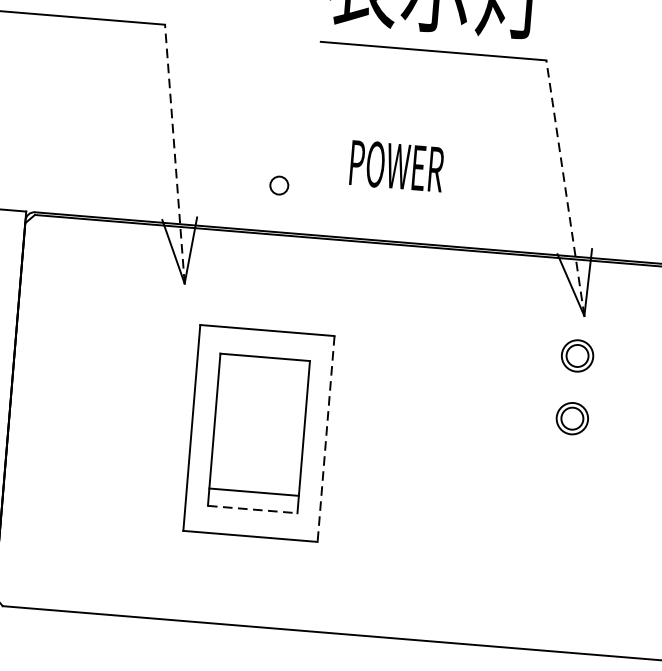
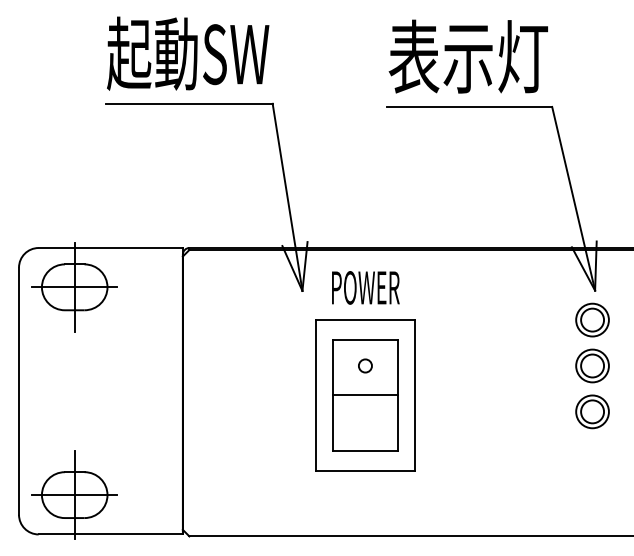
line: (174, 154) -> (287, 197), dashed -> solid
text: (396, 165) -> (365, 287), moved
circle: (279, 184) -> (365, 365), moved
line: (565, 187) -> (573, 198), dashed -> solid
part: (577, 355) -> (592, 319), size x1.43
part: (572, 417) -> (592, 365), size x1.43
line: (325, 438) -> (414, 395), dashed -> solid
part: (567, 480) -> (592, 411), added
line: (254, 492) -> (365, 395), moved
line: (252, 509) -> (365, 451), dashed -> solid

